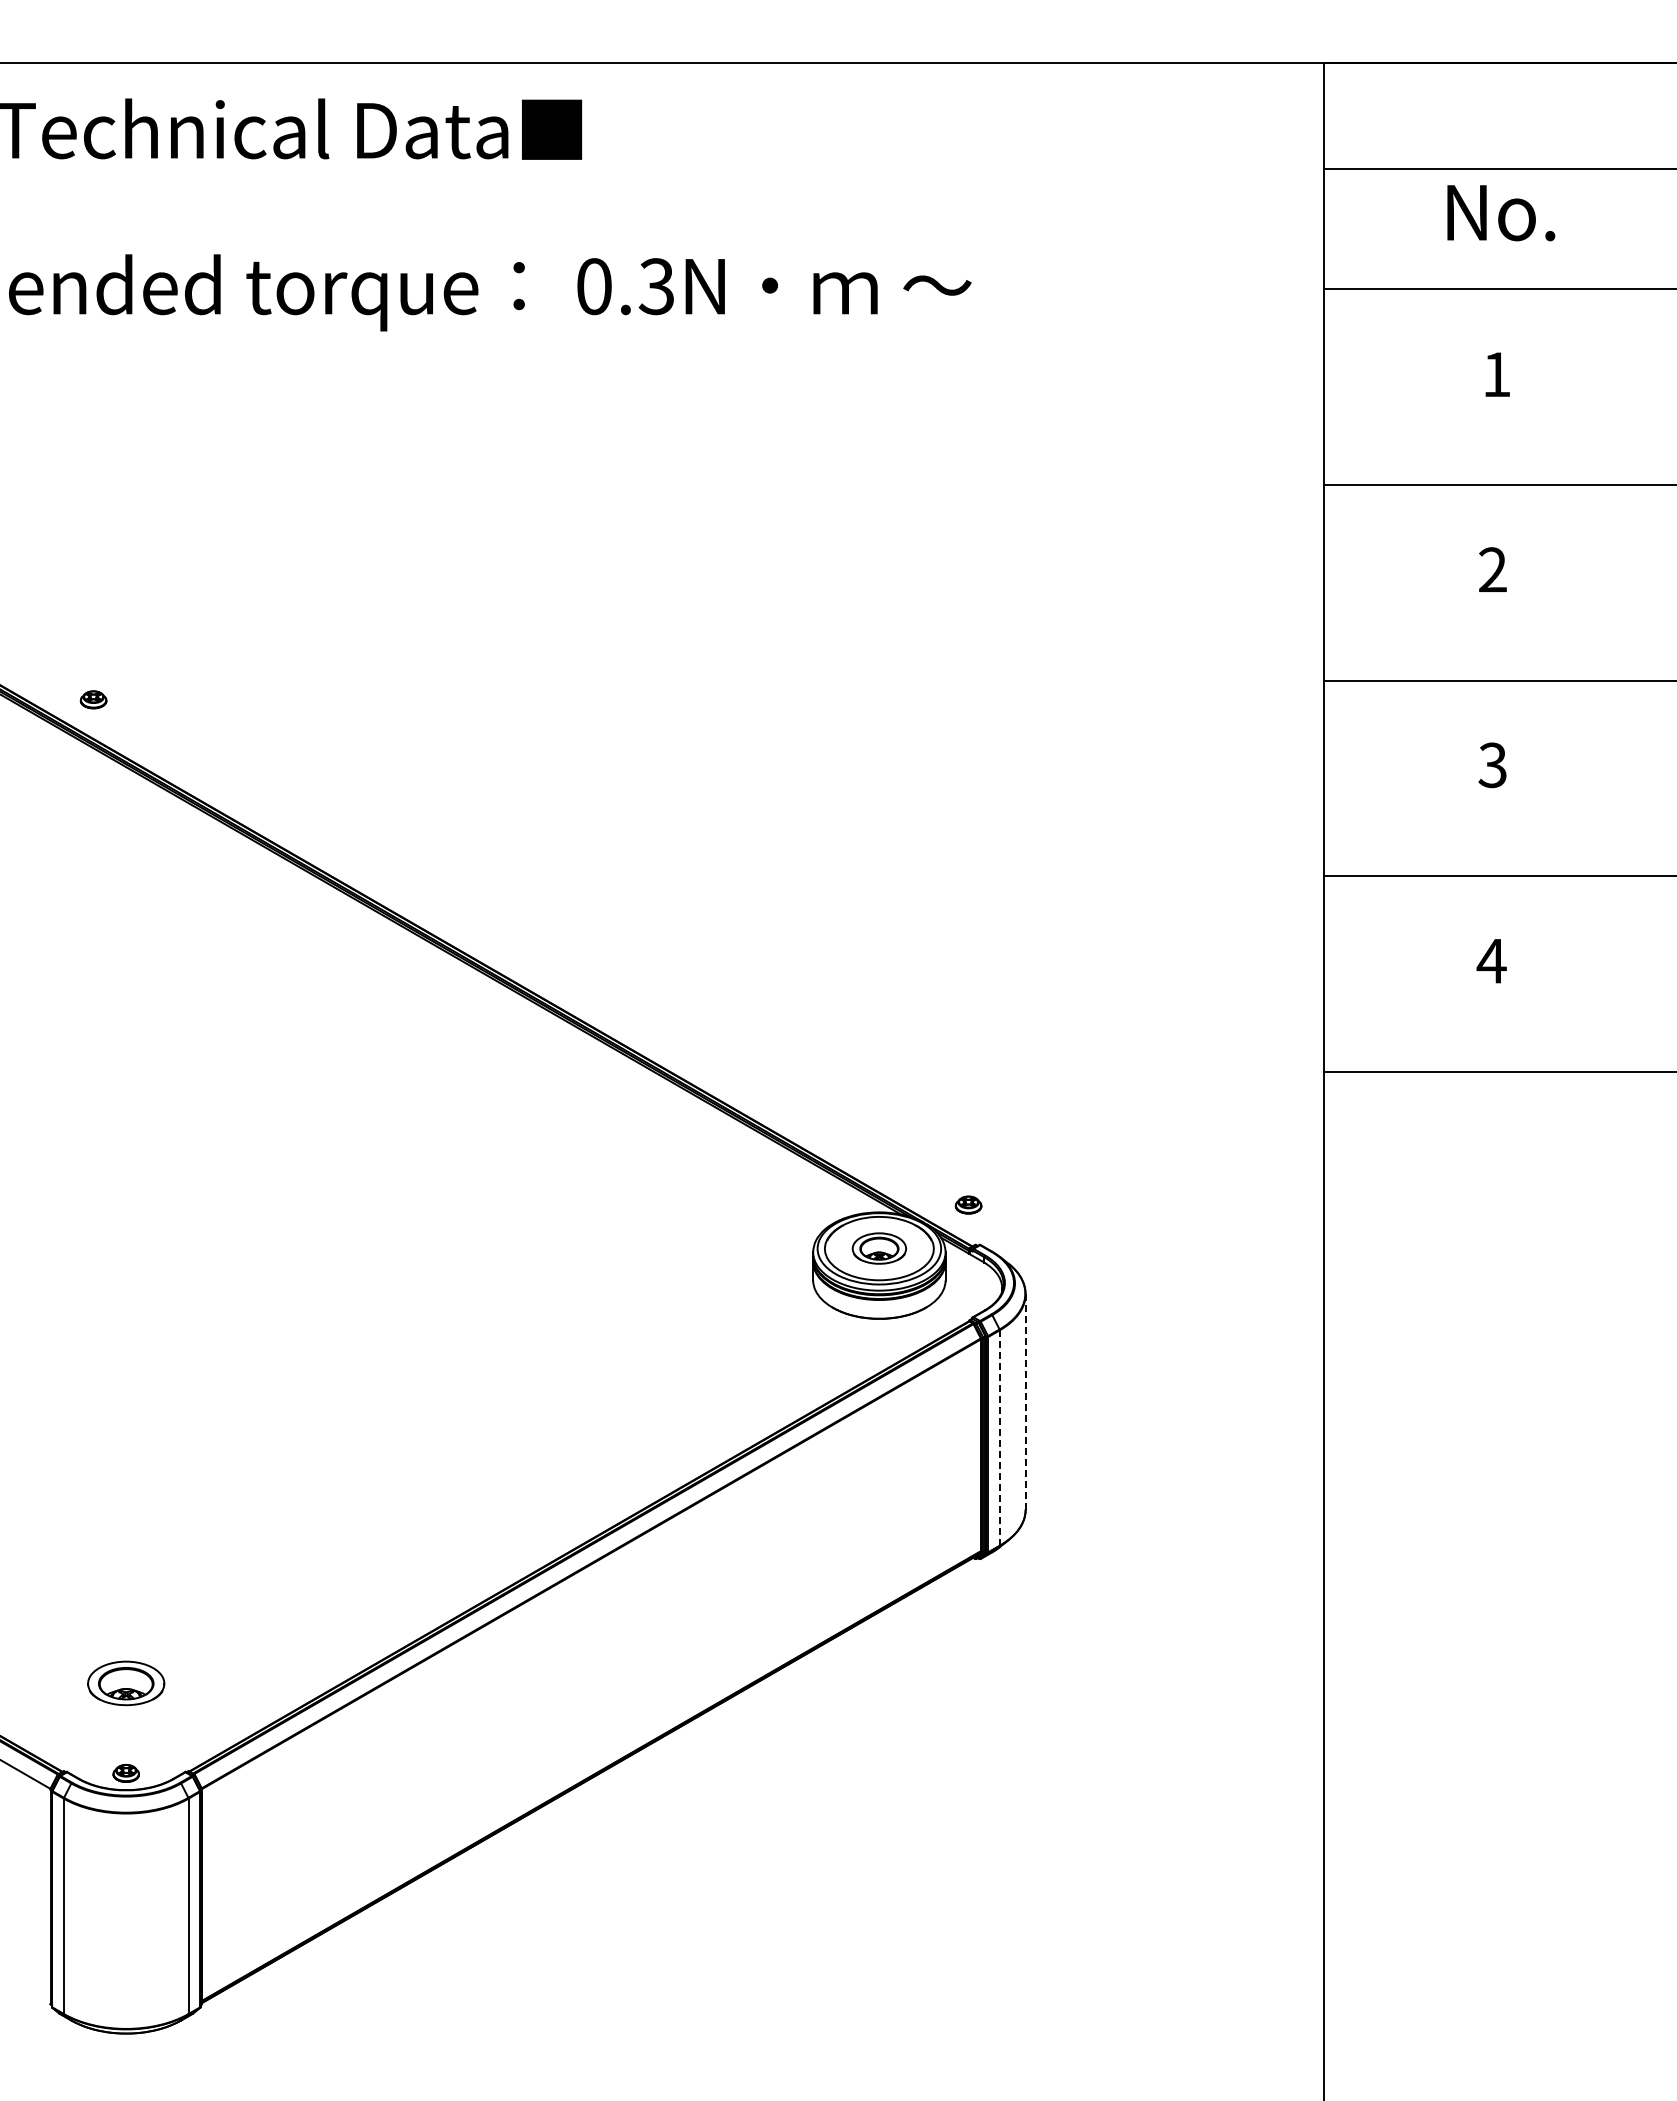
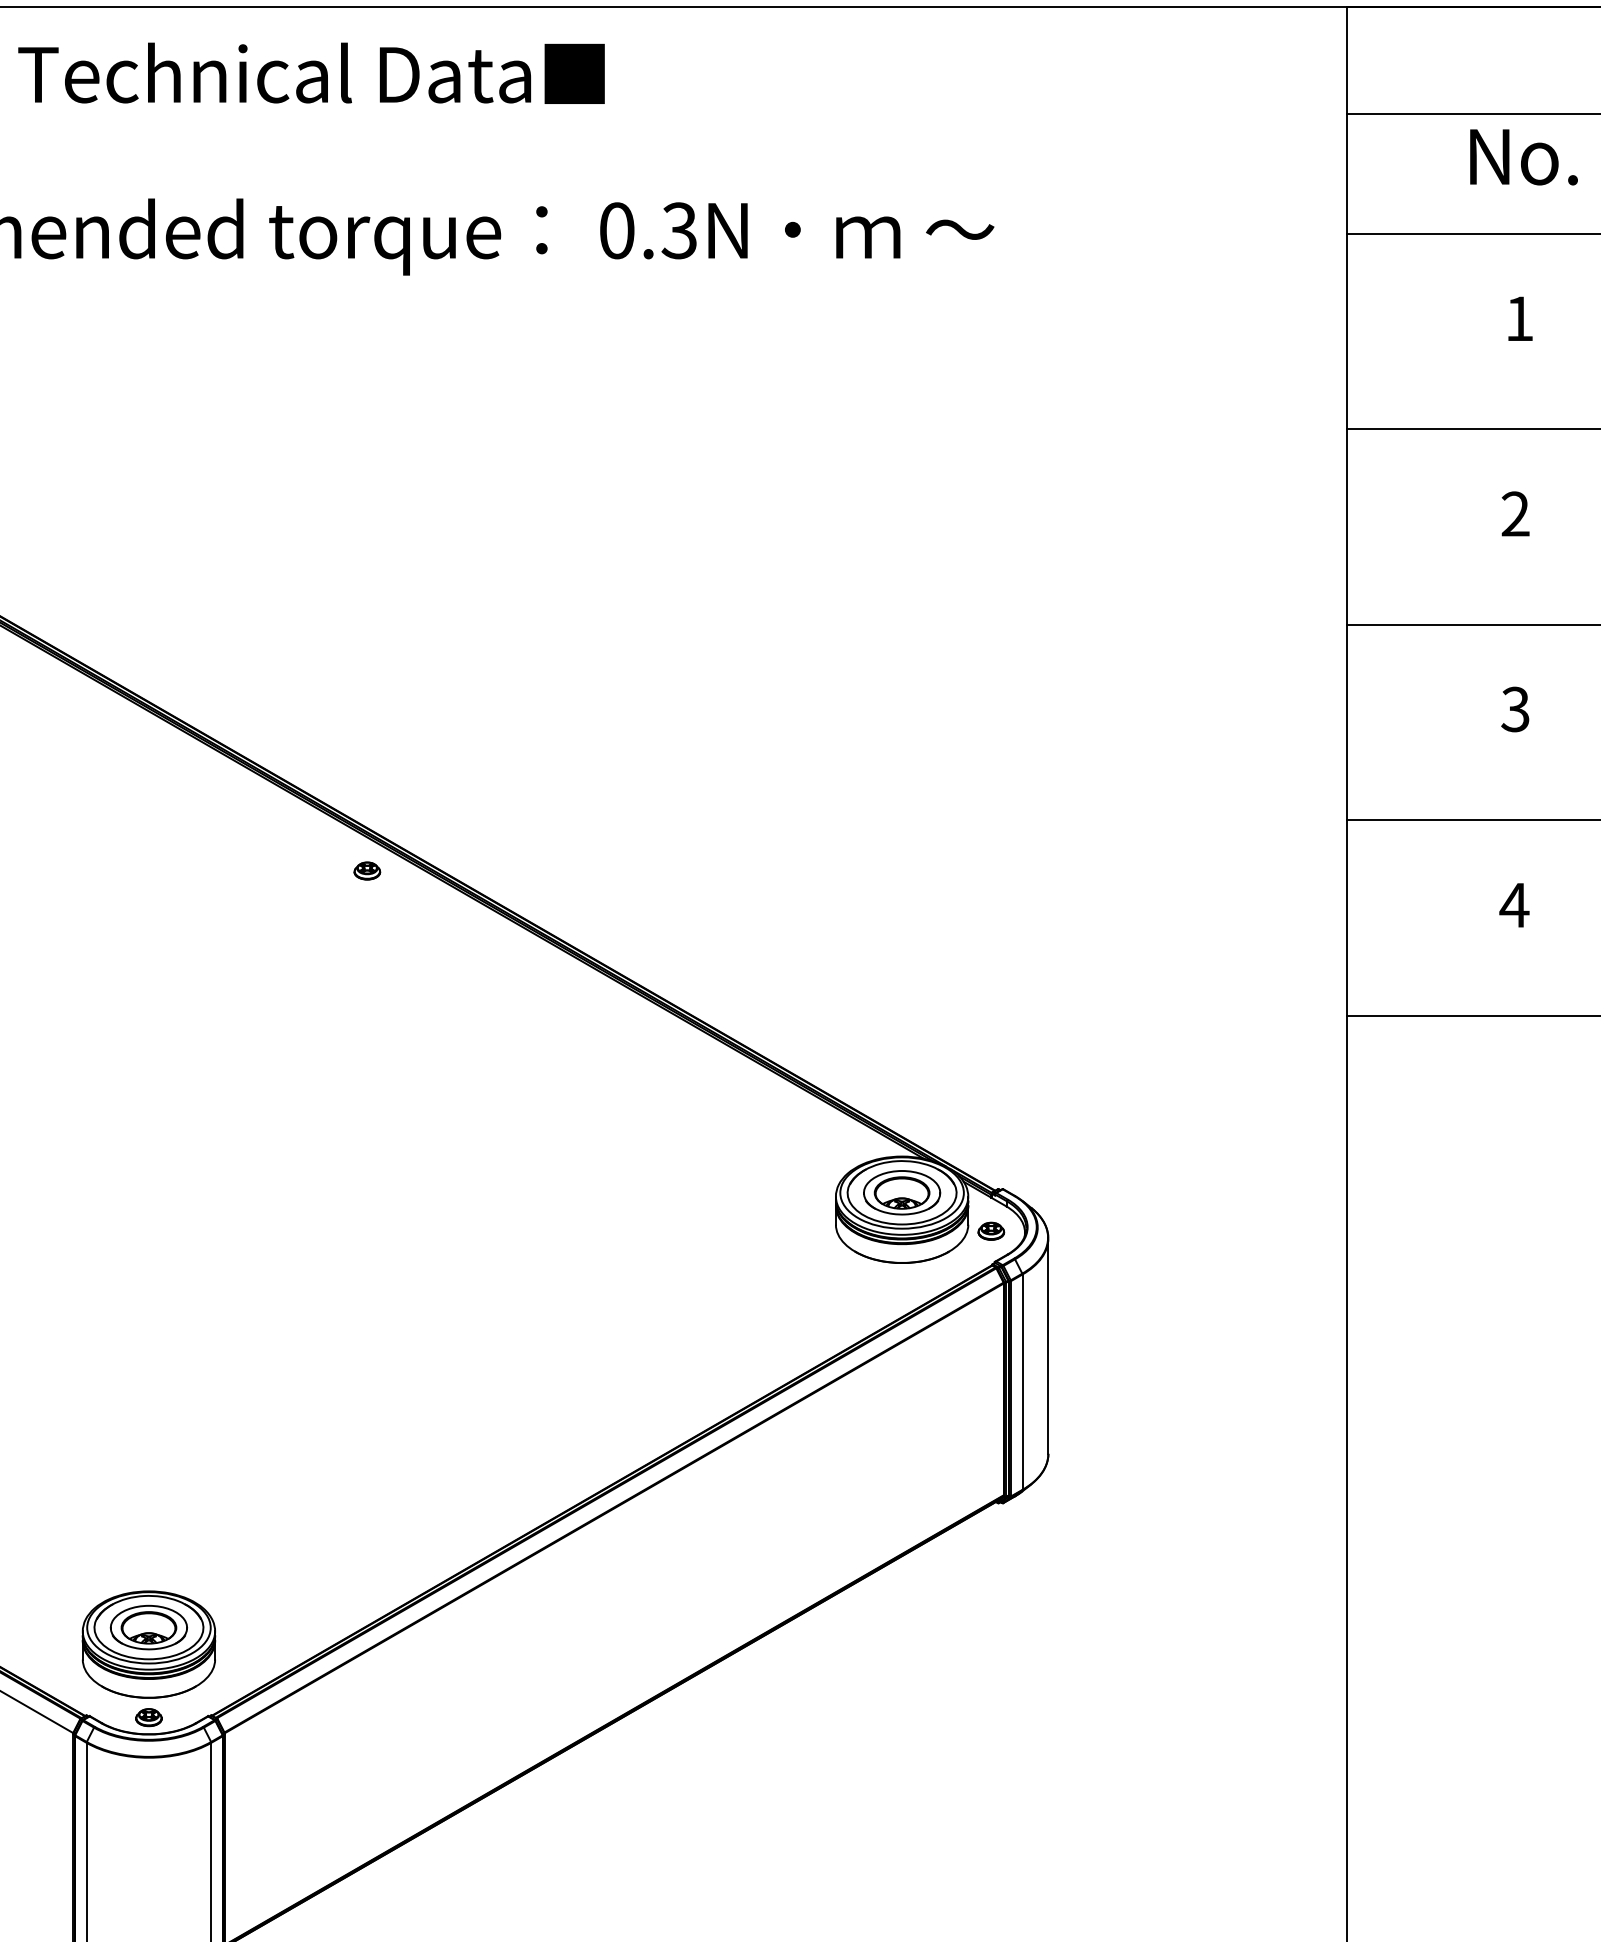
part: (93, 699) -> (367, 870), moved
part: (968, 1204) -> (991, 1230), moved
part: (879, 1248) -> (902, 1192), size x1.43
line: (1025, 1401) -> (1048, 1345), dashed -> solid
line: (999, 1437) -> (1022, 1381), dashed -> solid
part: (126, 1700) -> (149, 1644), added

